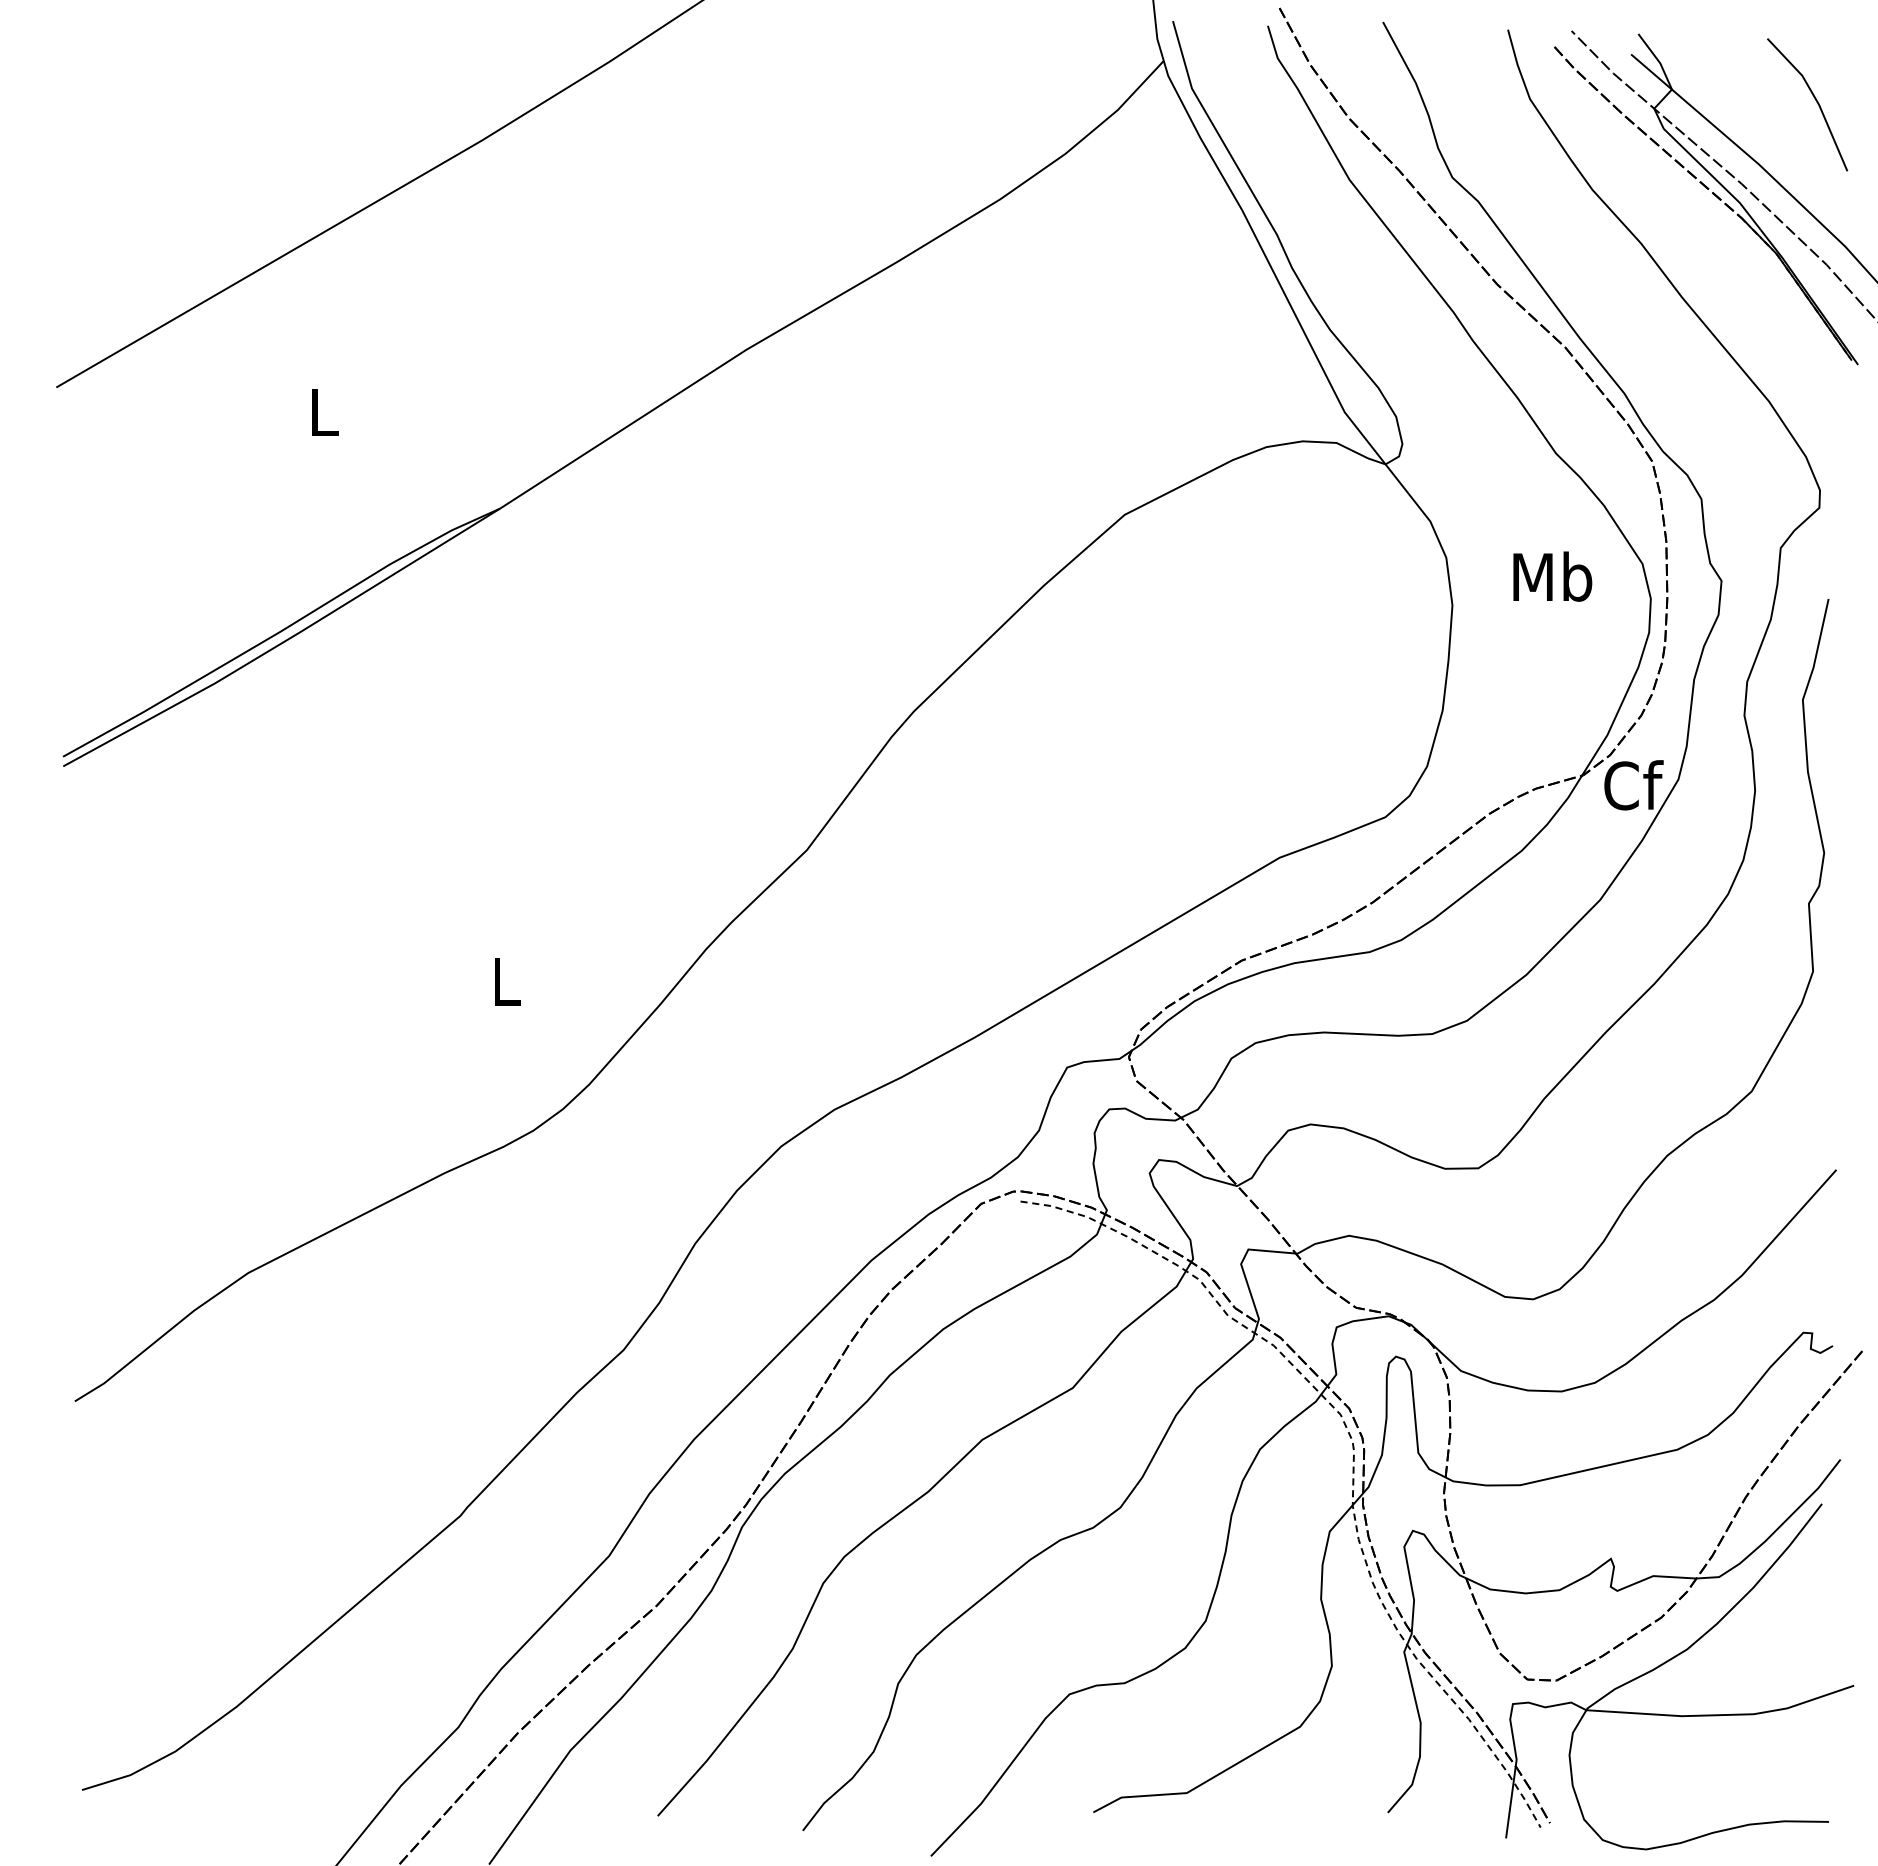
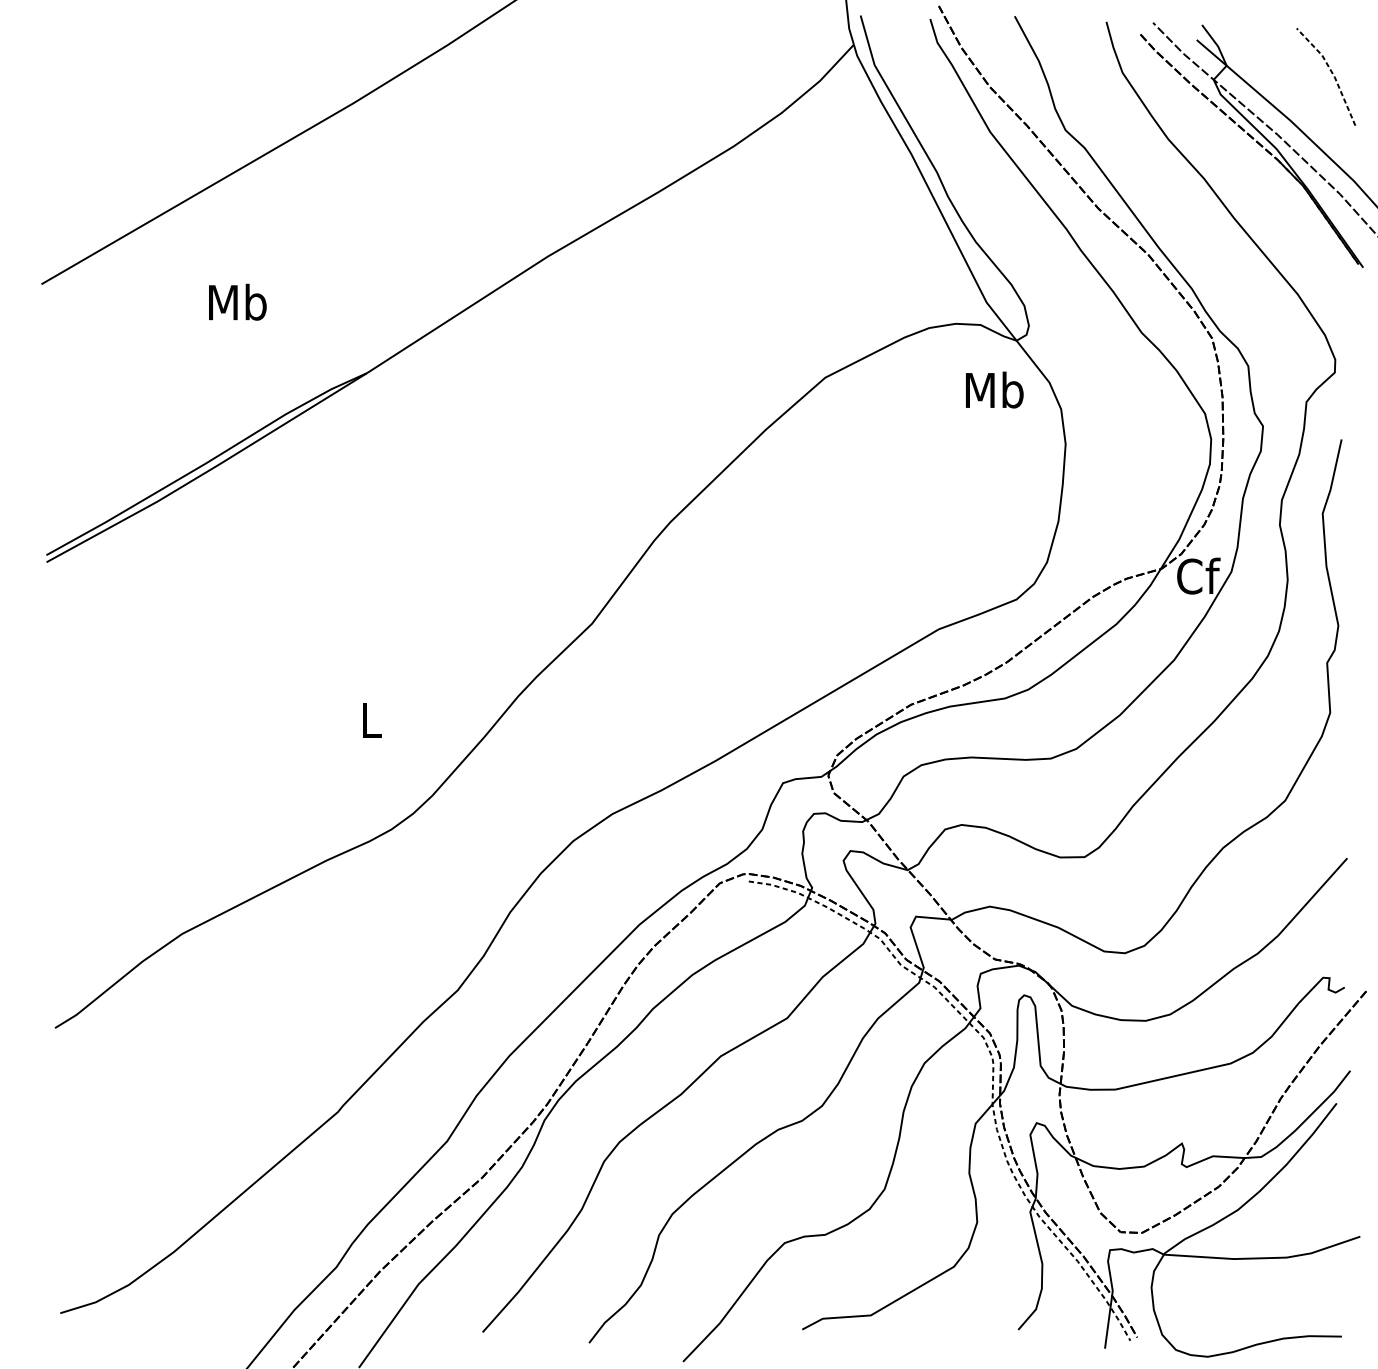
line: (1815, 99) -> (1332, 73), solid -> dashed
text: (323, 411) -> (237, 301), L -> Mb
text: (1552, 576) -> (994, 389), moved

